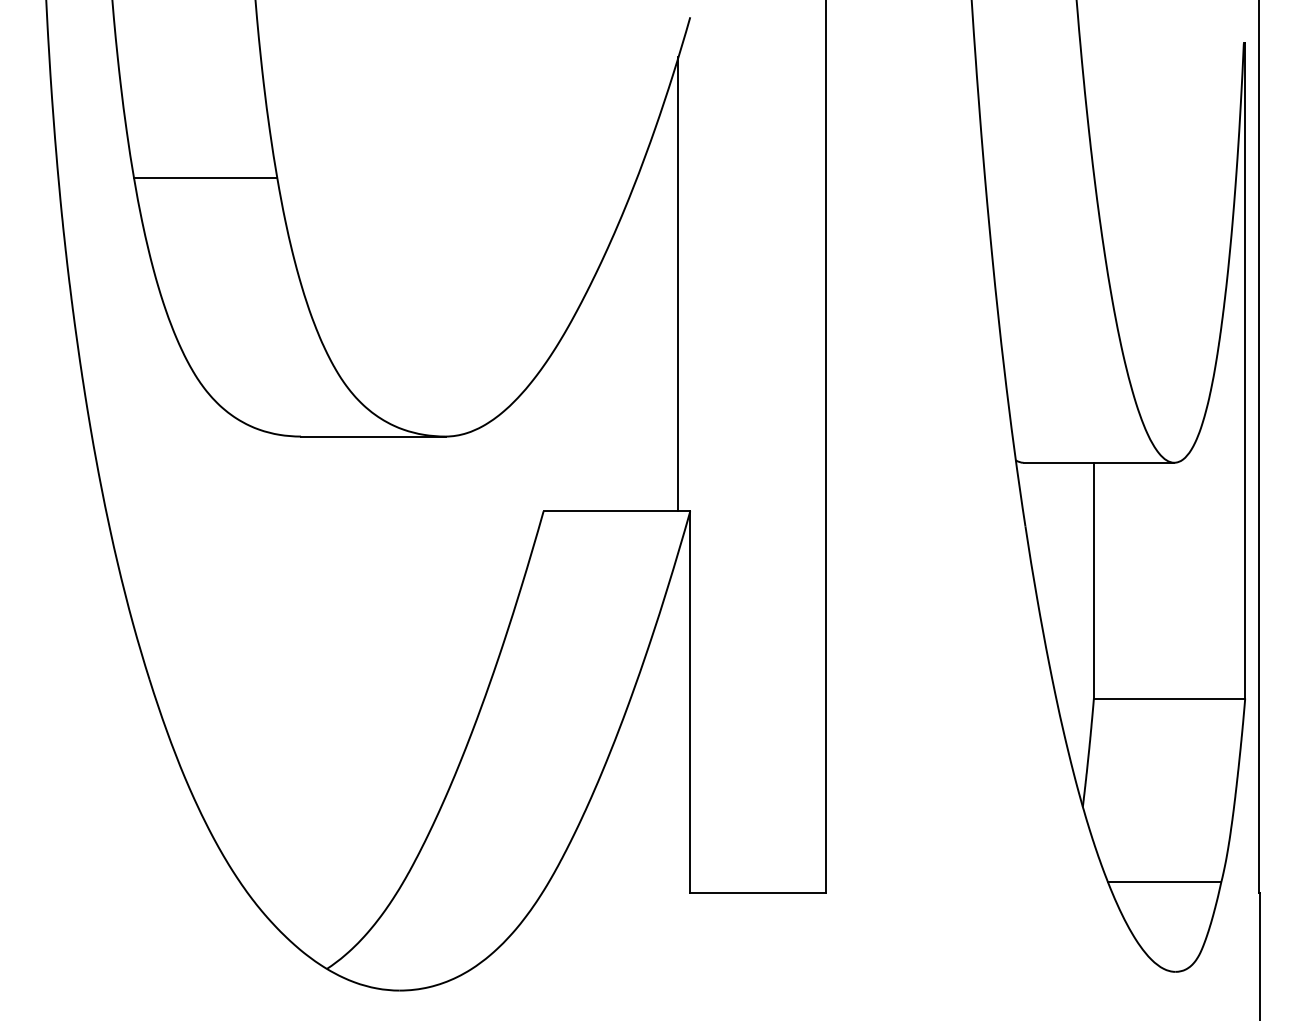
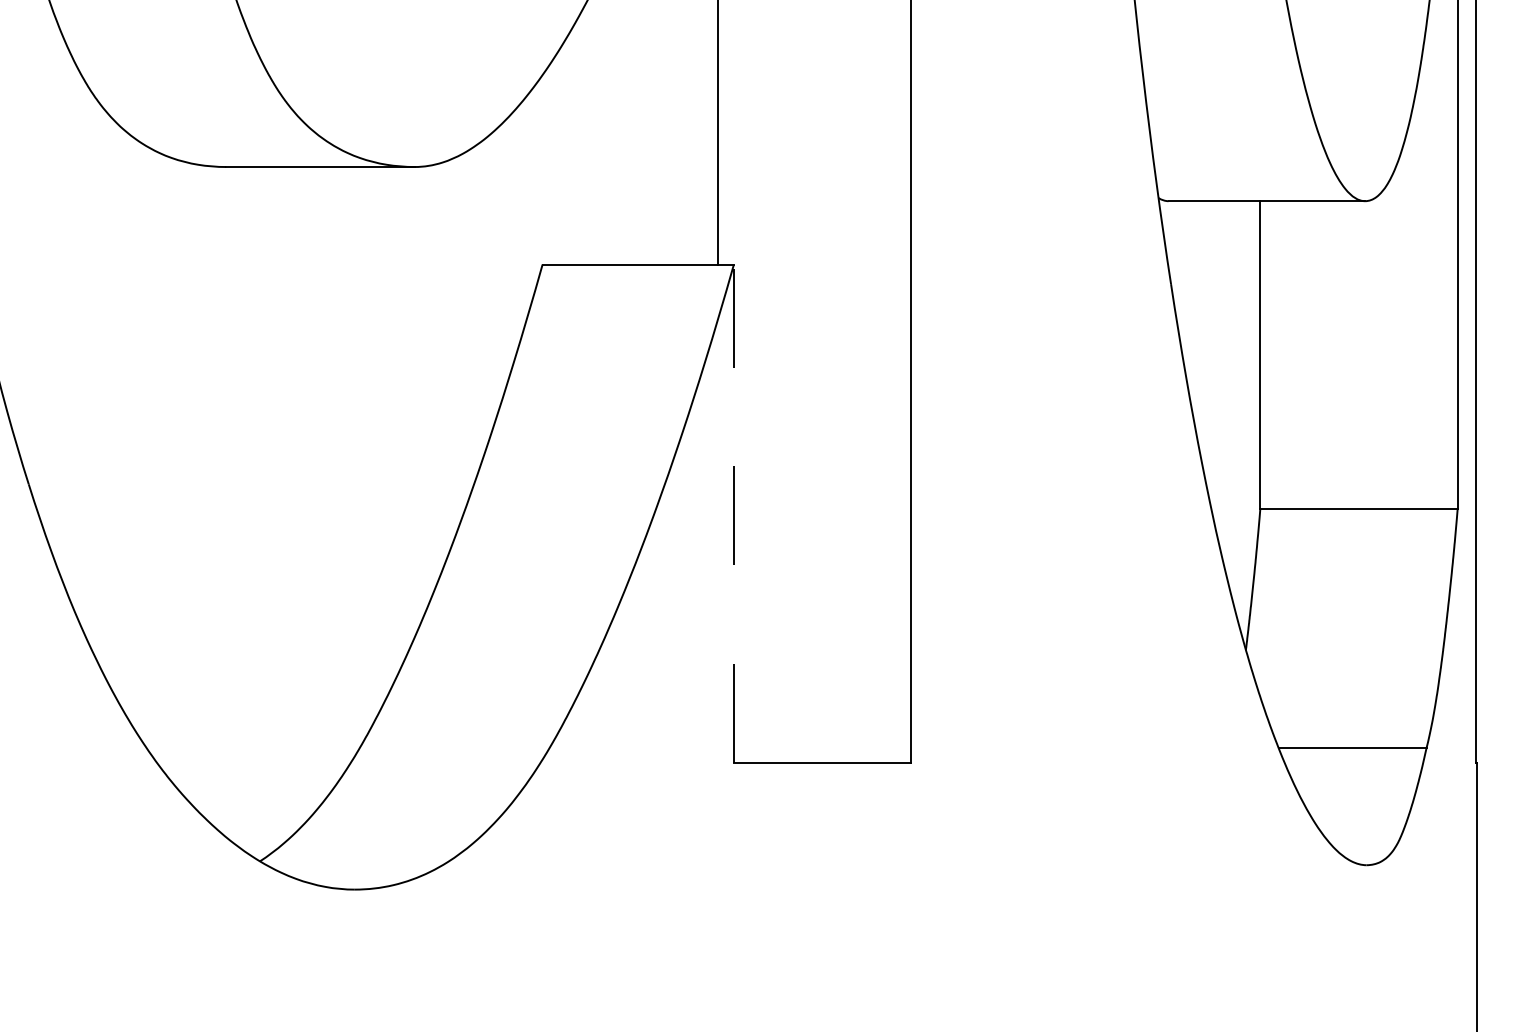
line: (690, 702) -> (734, 513), solid -> dashed

